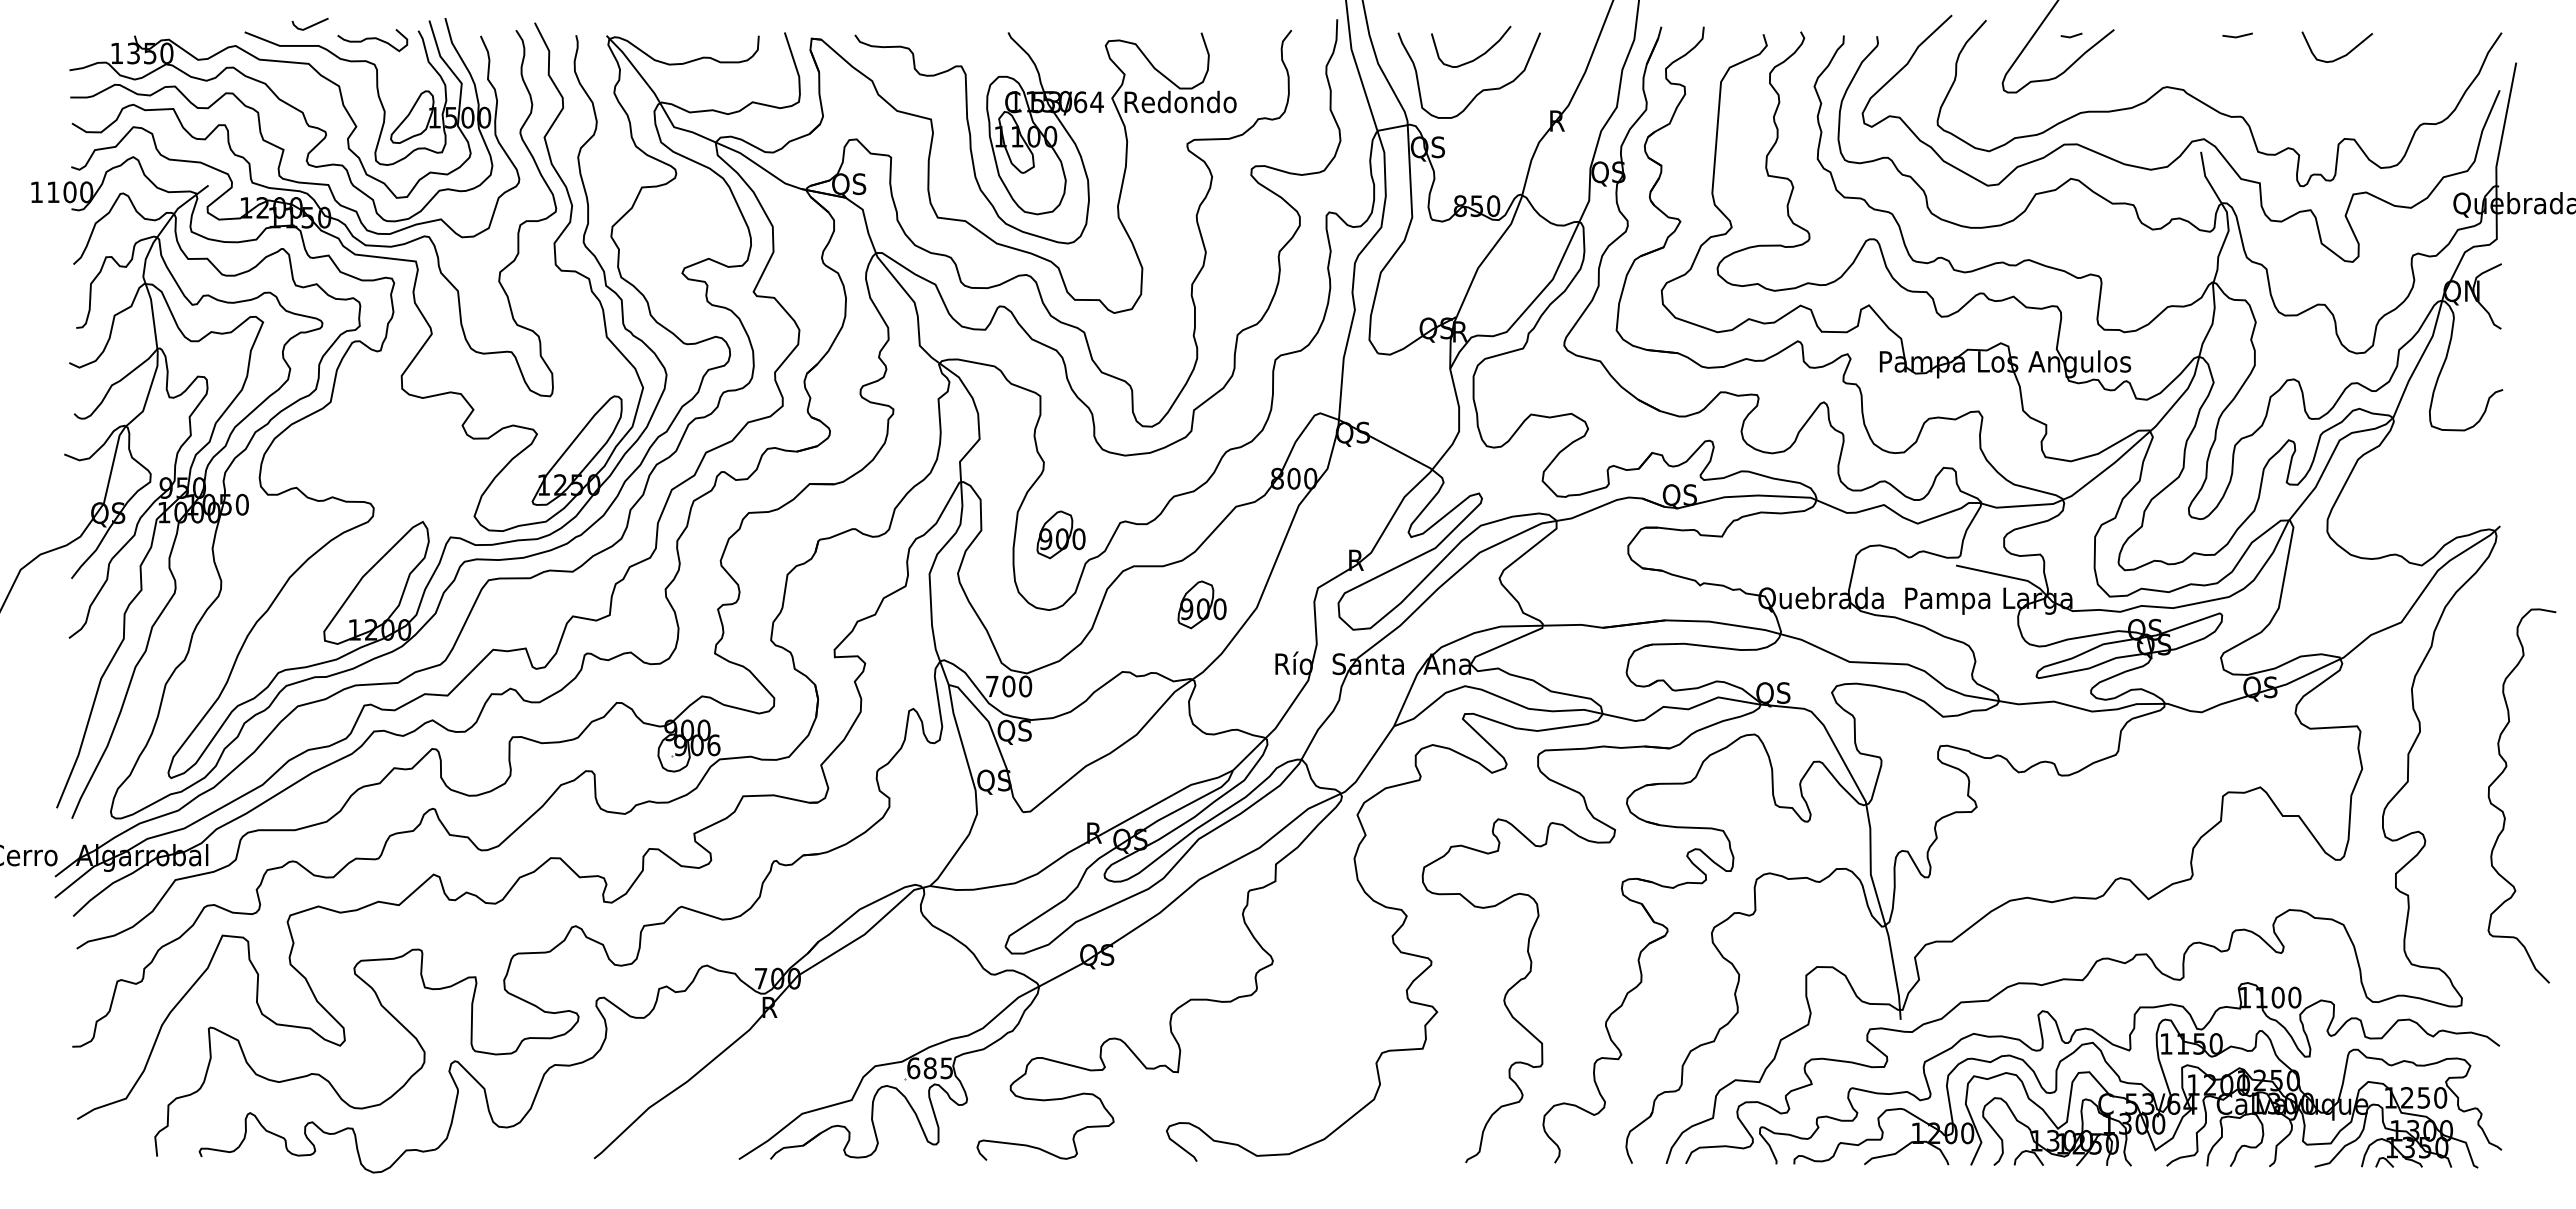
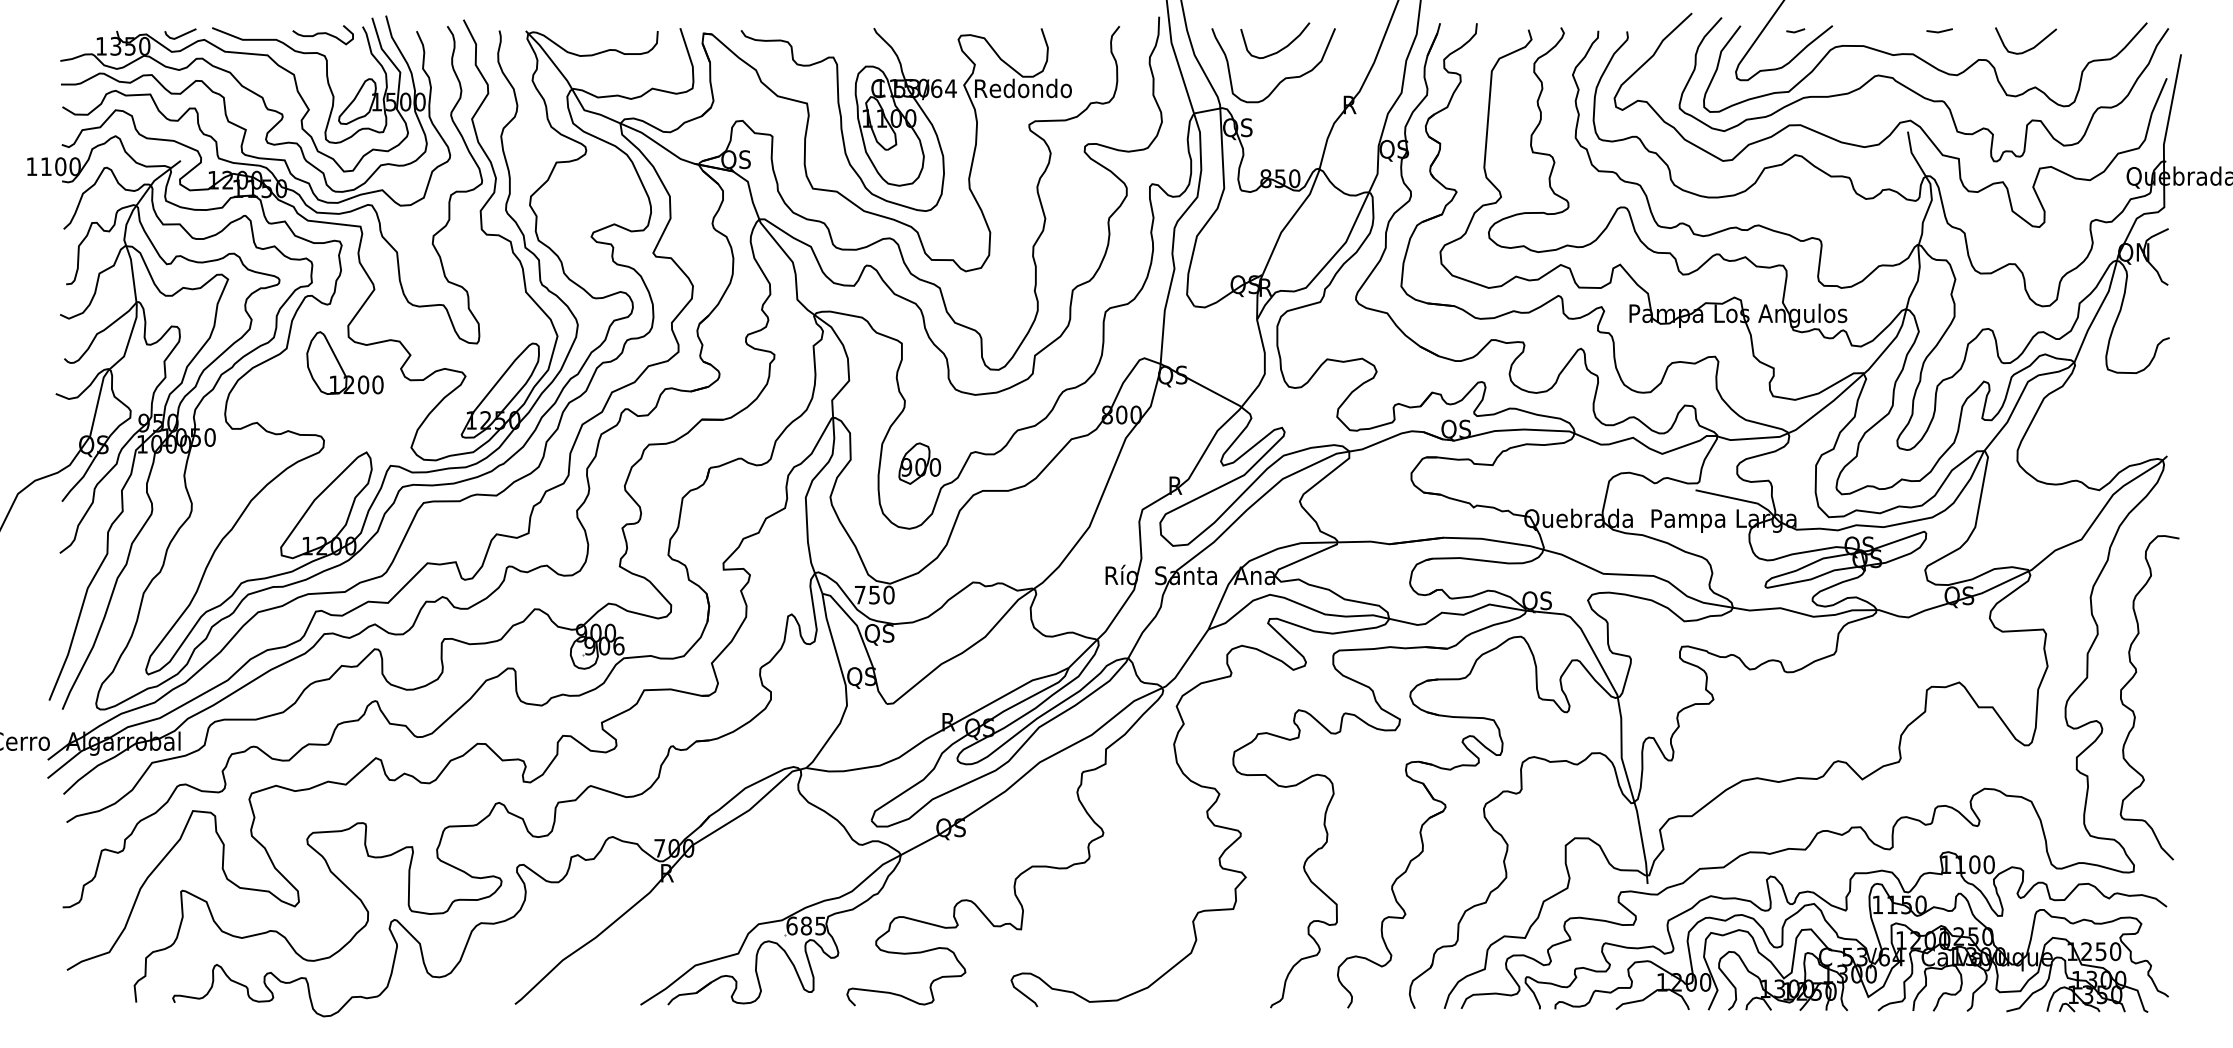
line: (310, 25) -> (180, 35), moved
curve: (2222, 73) -> (1926, 63), added
part: (397, 418) -> (344, 362), added
part: (1201, 604) -> (1041, 524), removed
text: (1008, 686) -> (874, 595), 700 -> 750
curve: (2503, 811) -> (2133, 711), moved

